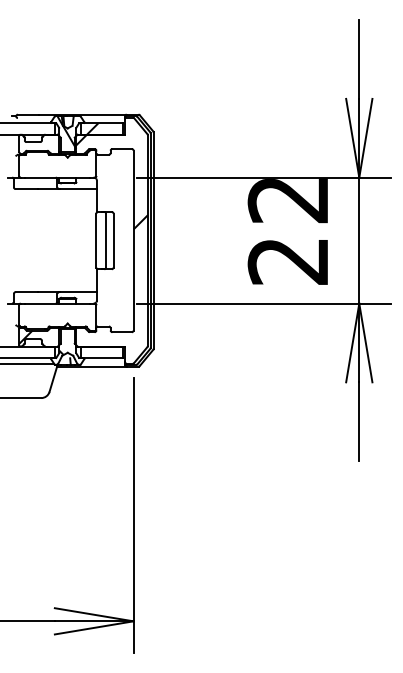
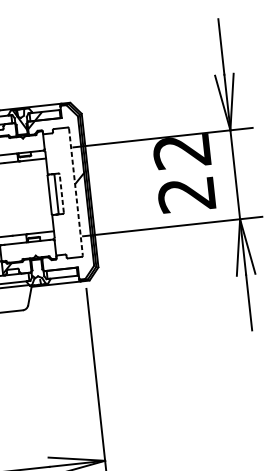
line: (113, 240) -> (61, 193), solid -> dashed
line: (133, 240) -> (75, 192), solid -> dashed

